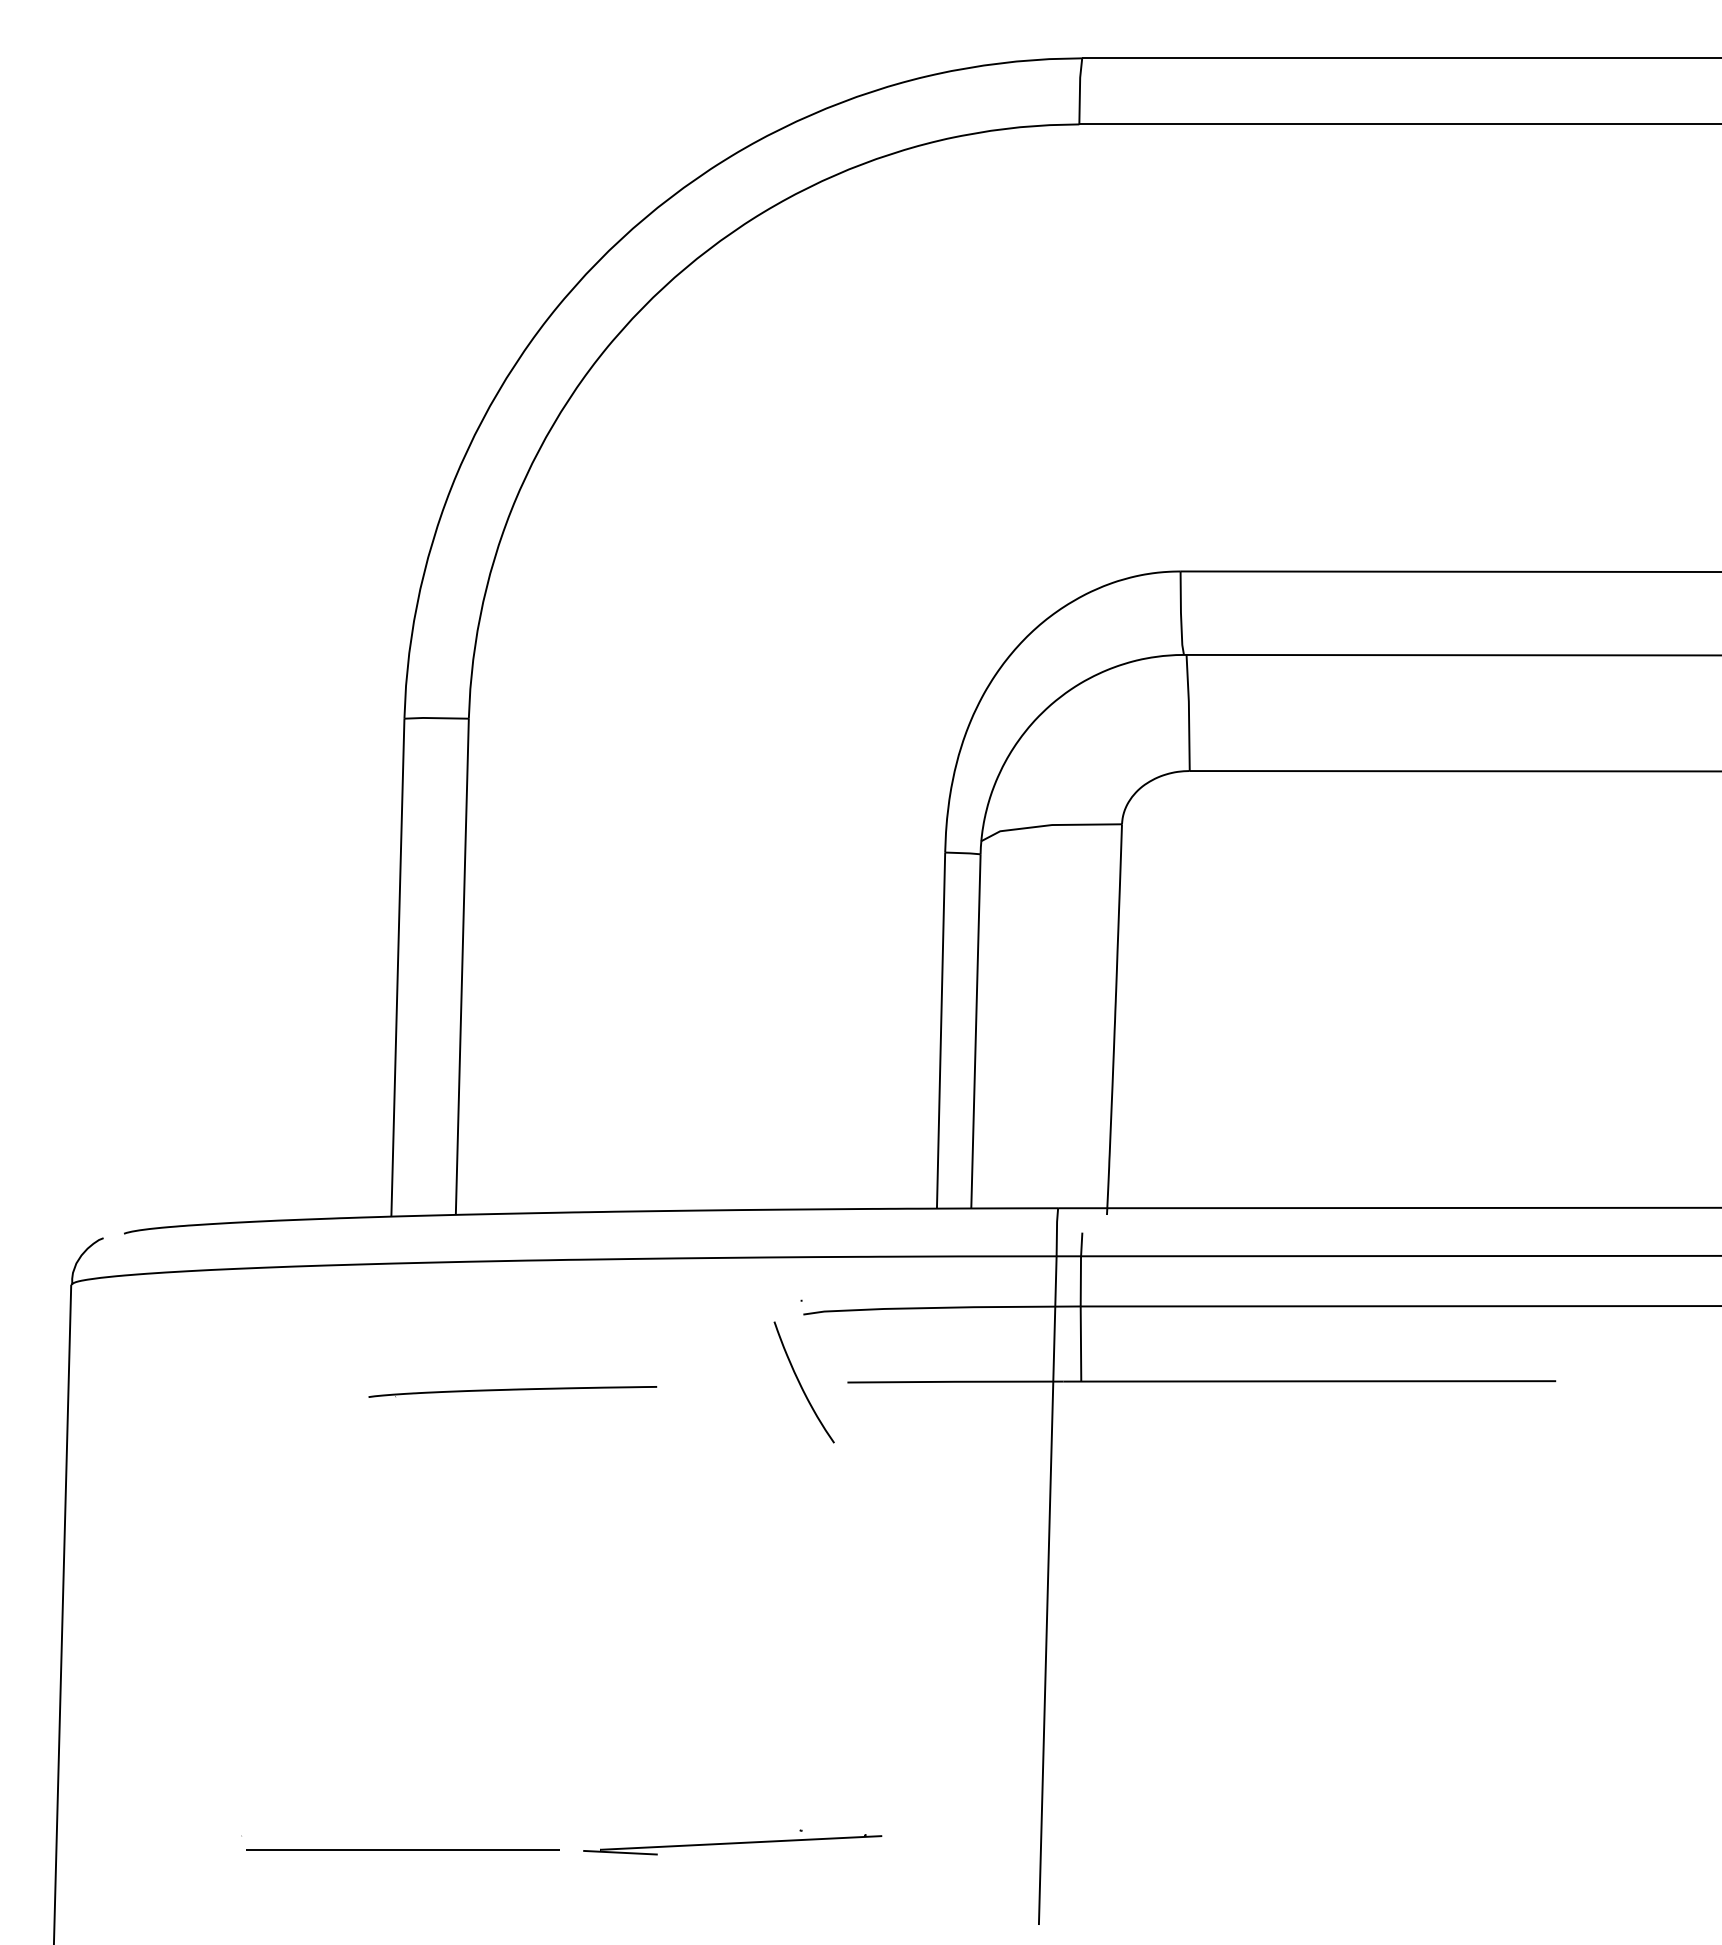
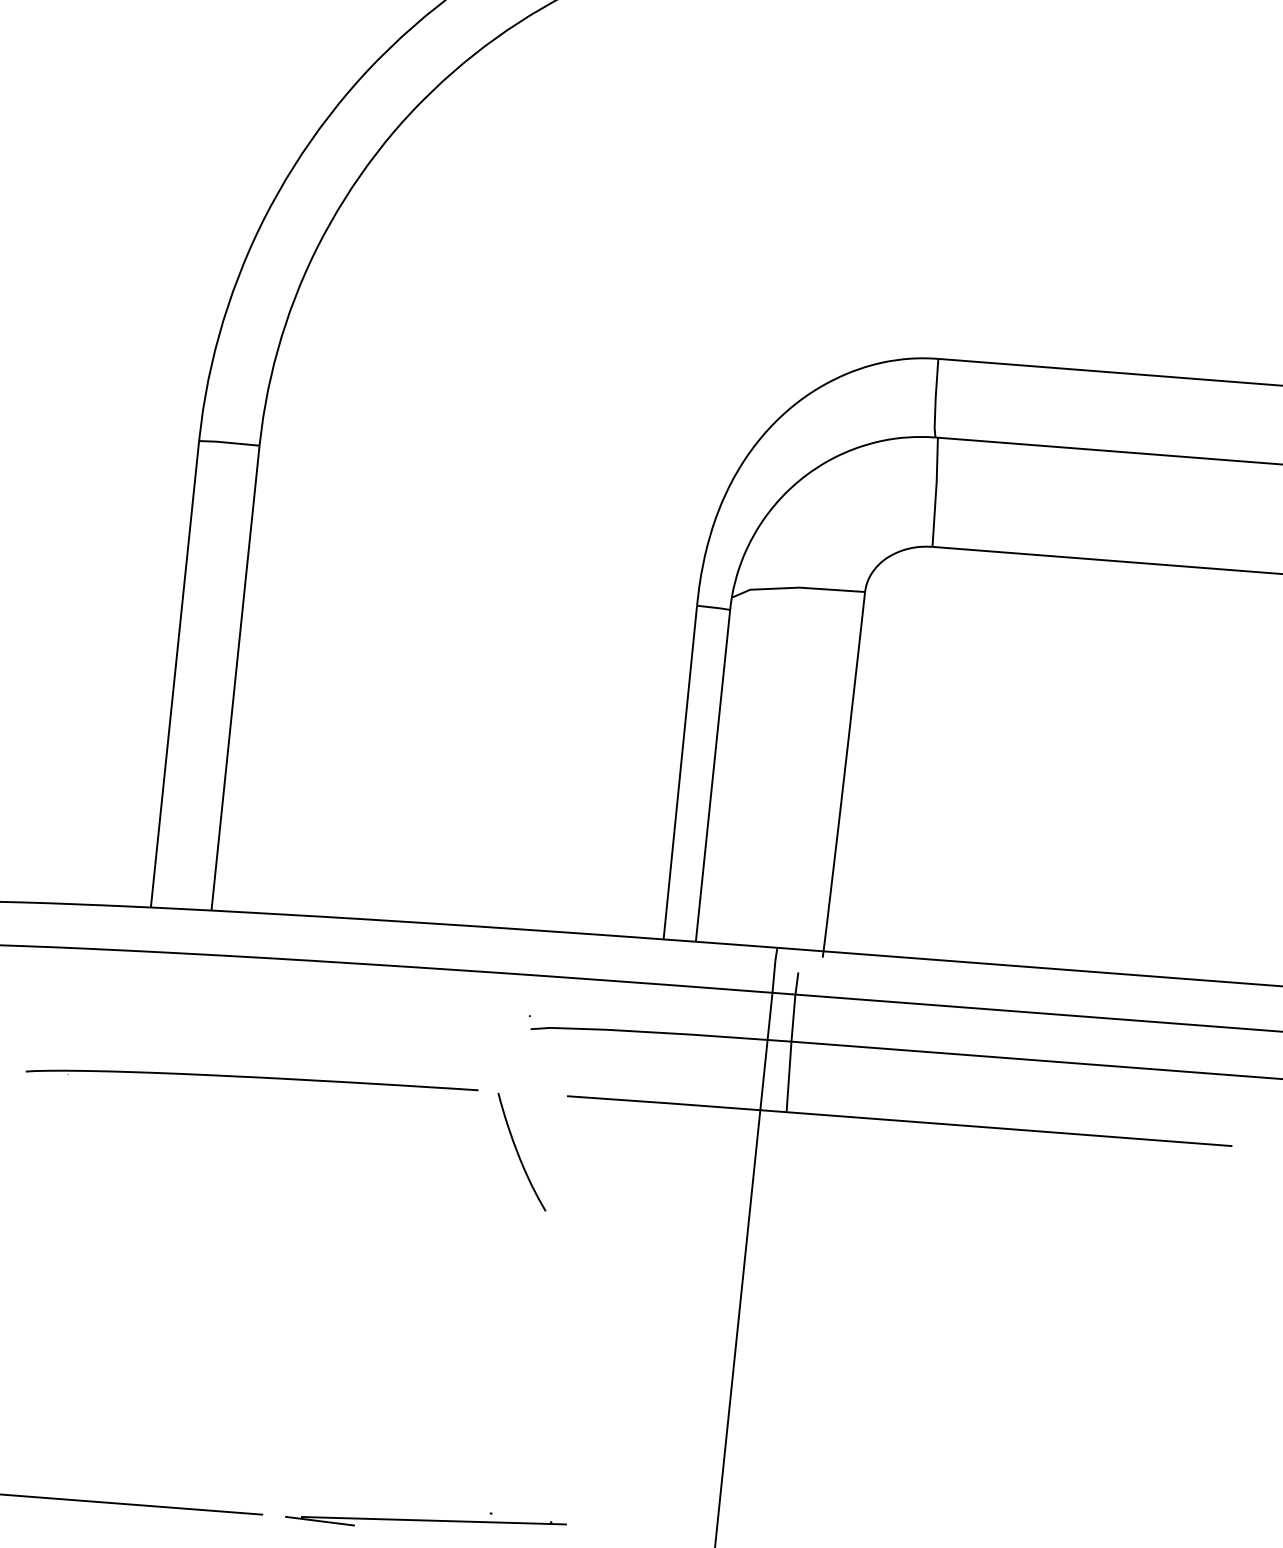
curve: (801, 1384) -> (519, 1153), moved
part: (512, 1391) -> (251, 1080), size x1.67

